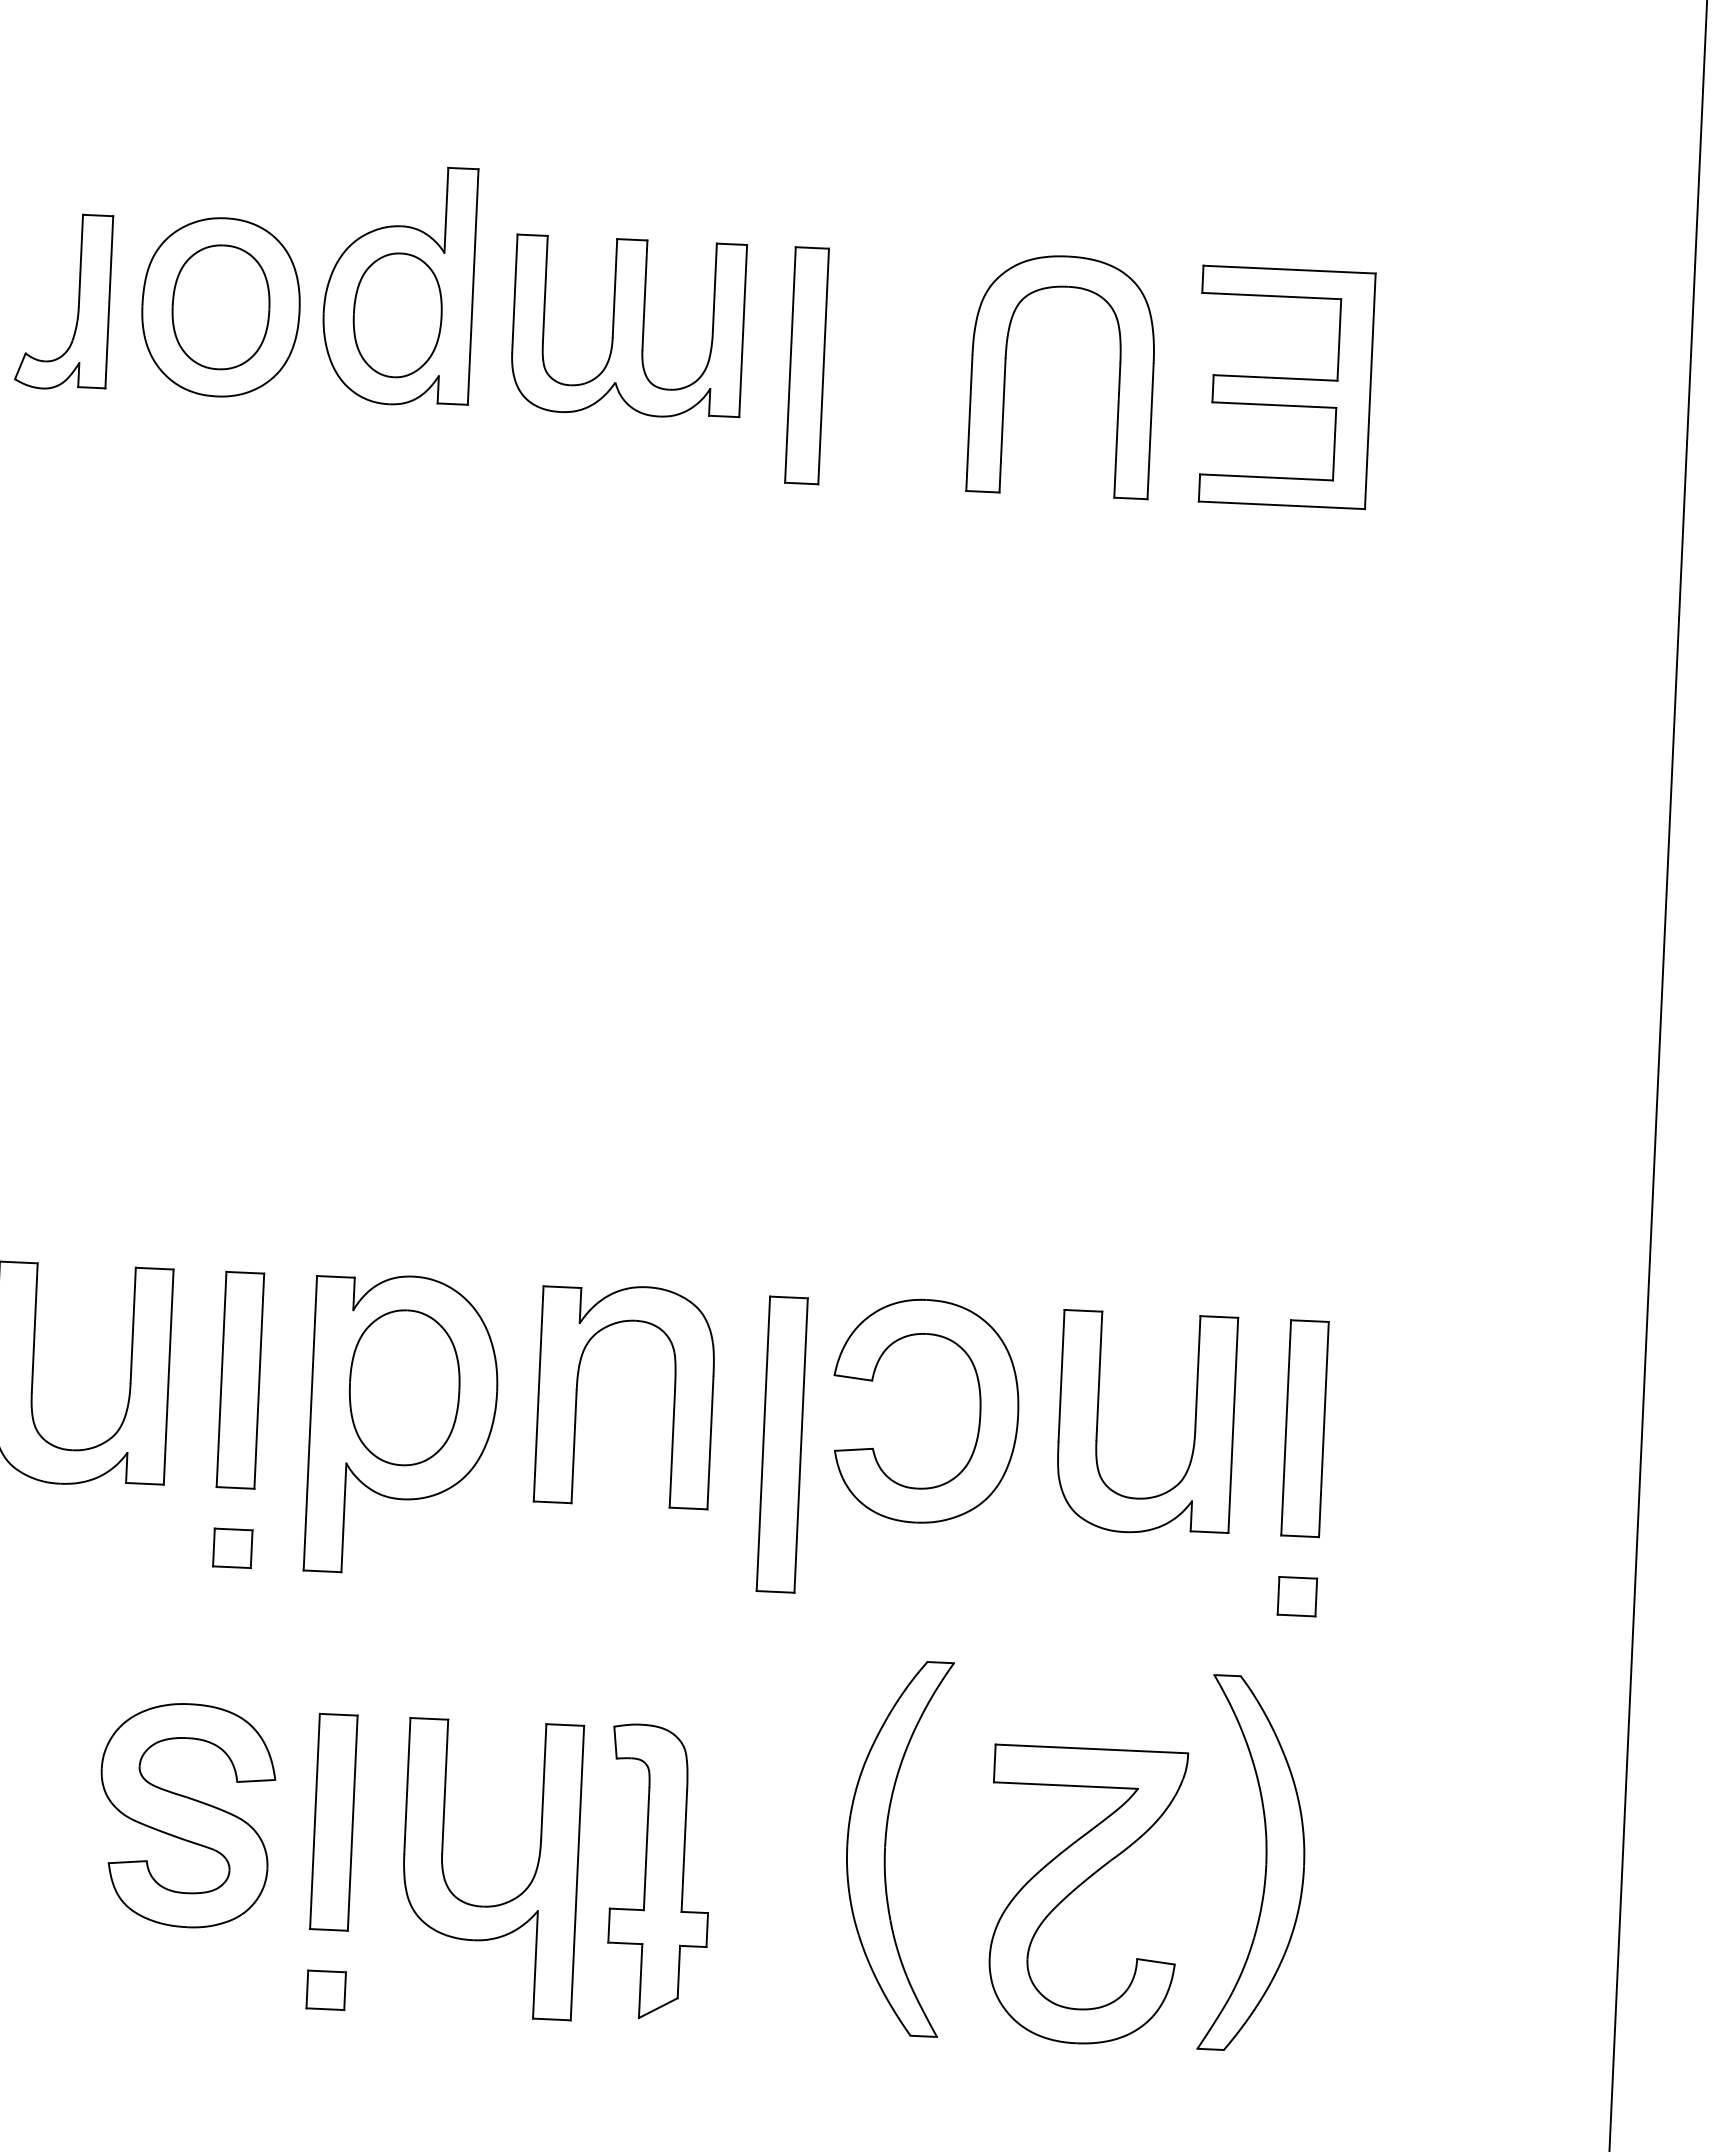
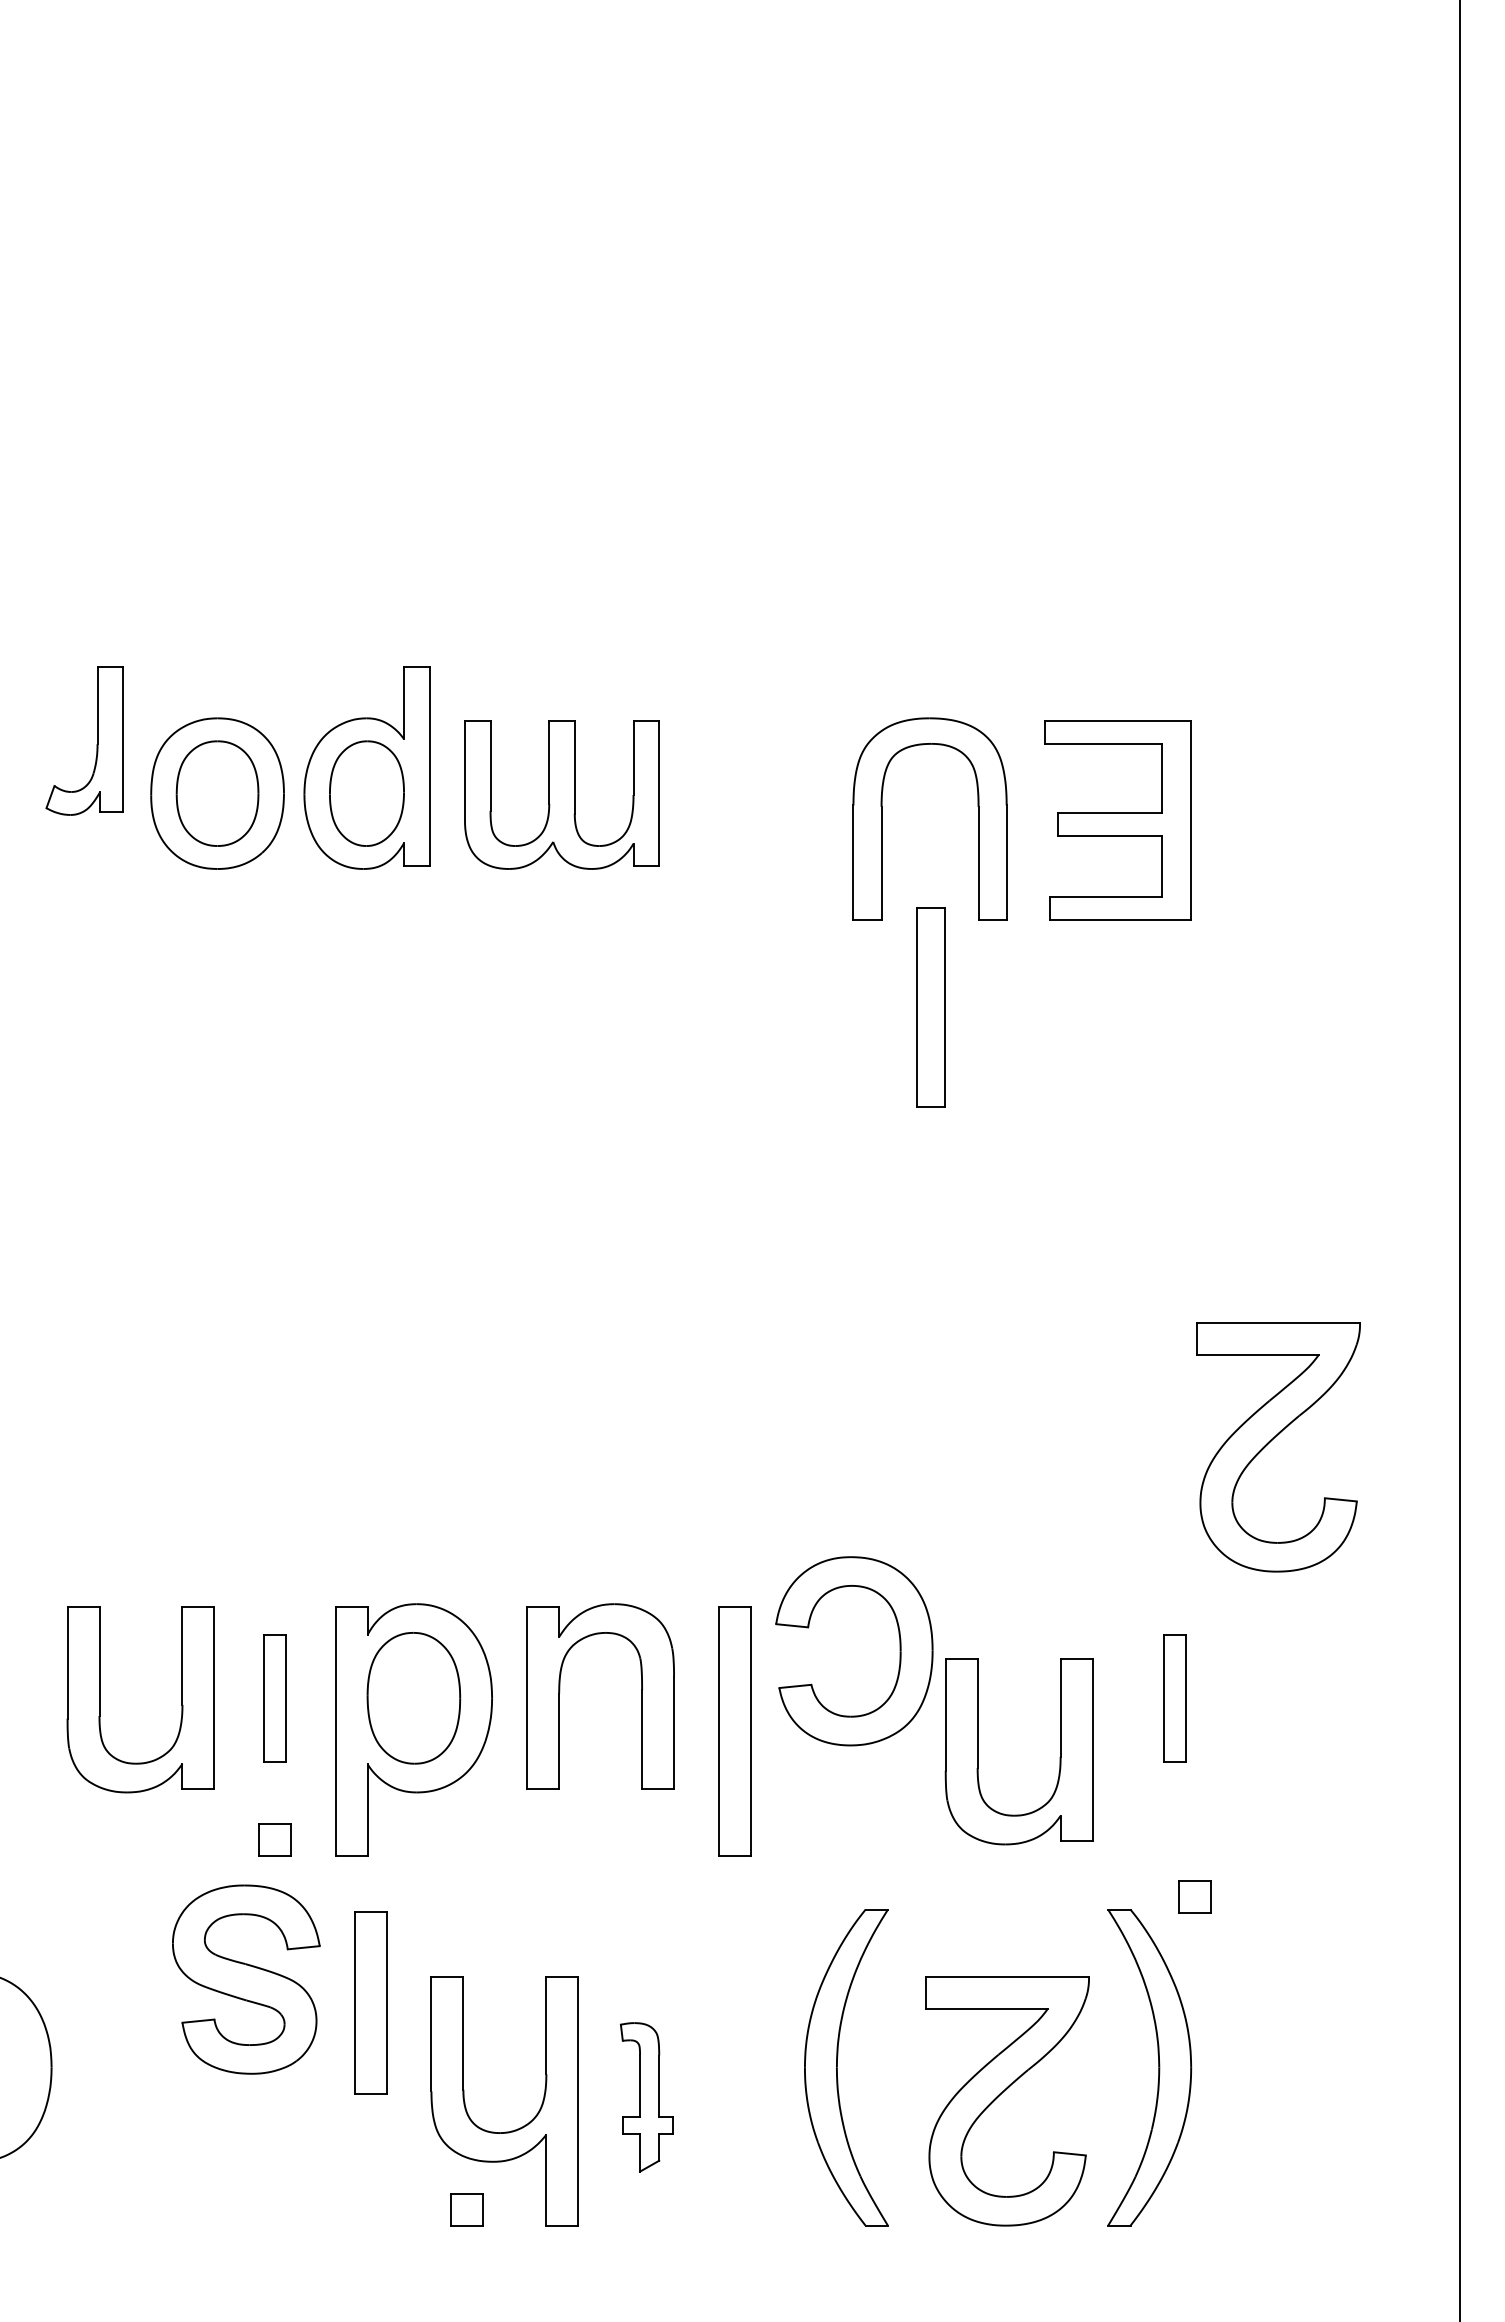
part: (77, 306) -> (96, 744), moved
part: (806, 365) -> (930, 1007), moved
part: (1433, 1129) -> (1272, 1440), added
part: (239, 1379) -> (274, 1697), size x0.7
part: (978, 1414) -> (899, 1651), moved
part: (1098, 1420) -> (978, 1751), moved
part: (1304, 1427) -> (1174, 1697), size x0.7
part: (1296, 1595) -> (1194, 1896), moved
part: (186, 1815) -> (246, 1979), moved
part: (333, 1822) -> (370, 2002), moved
part: (658, 1872) -> (646, 2097), size x0.6
part: (325, 1990) -> (466, 2209), moved

